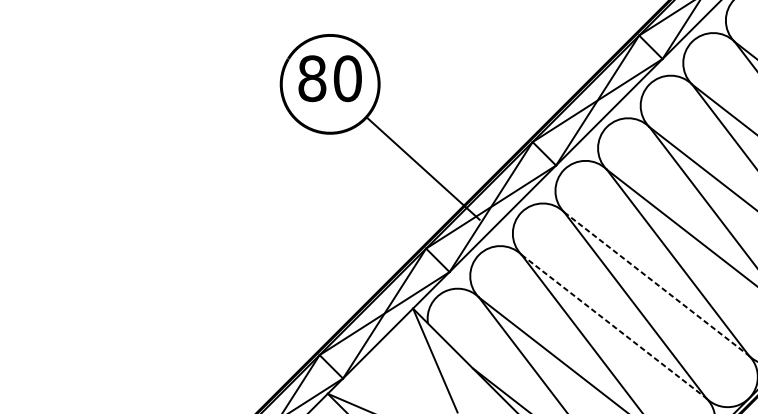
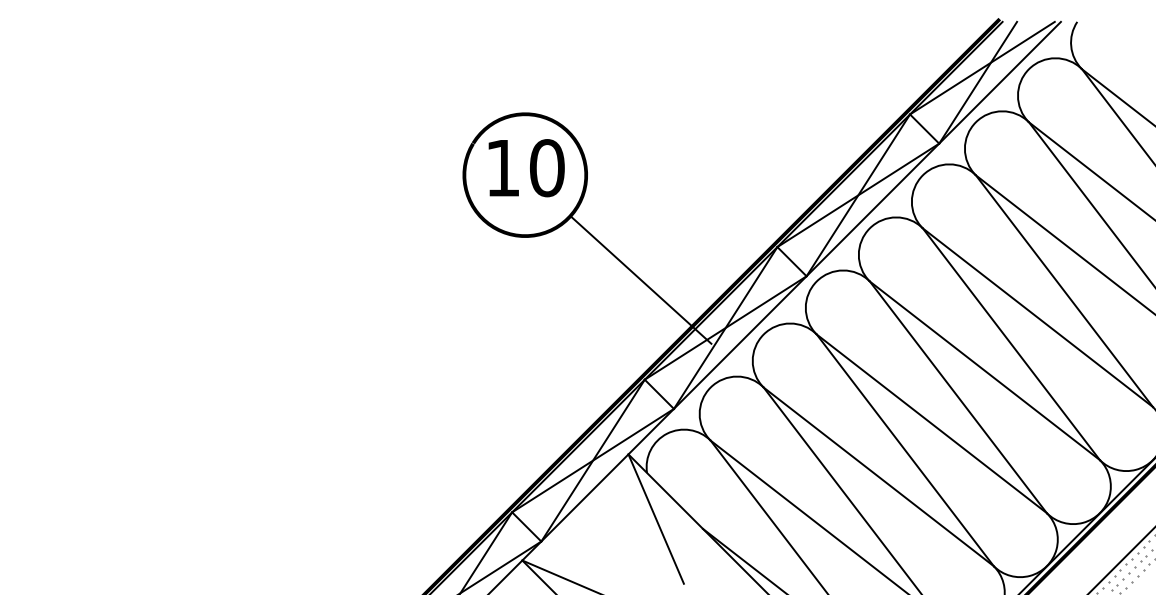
text: (311, 78) -> (502, 168), 80 -> 10
line: (656, 283) -> (931, 423), dashed -> solid
line: (613, 326) -> (878, 476), dashed -> solid

